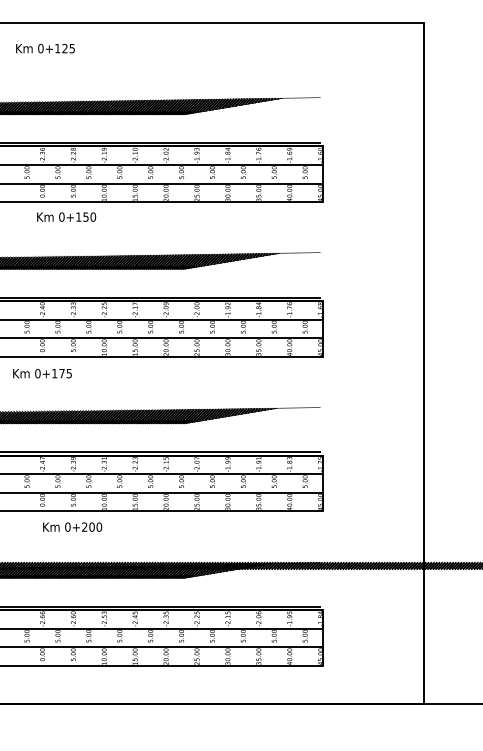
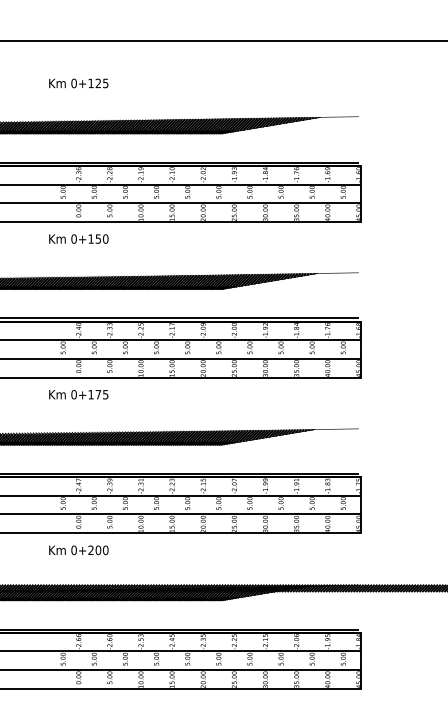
text: (45, 48) -> (78, 83), moved
text: (66, 216) -> (78, 238), moved
text: (72, 526) -> (78, 549), moved

